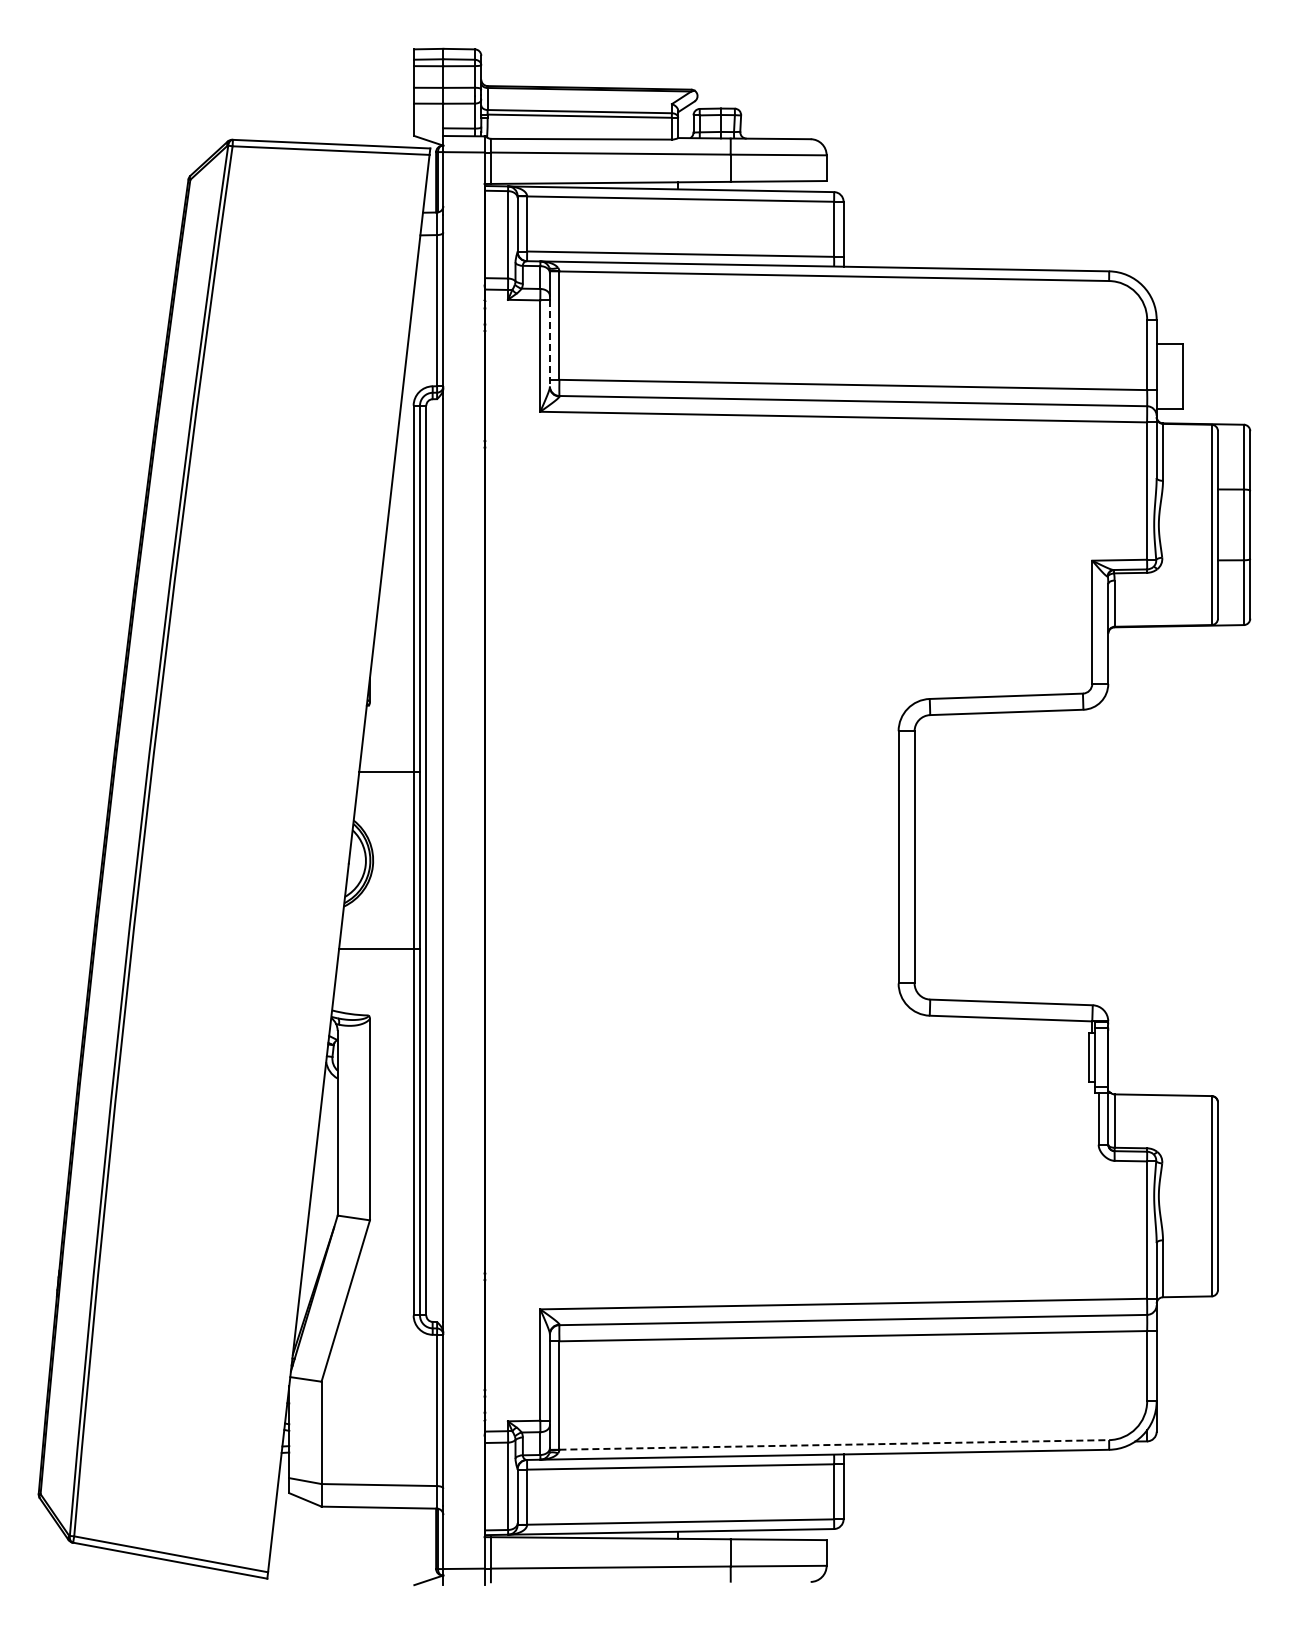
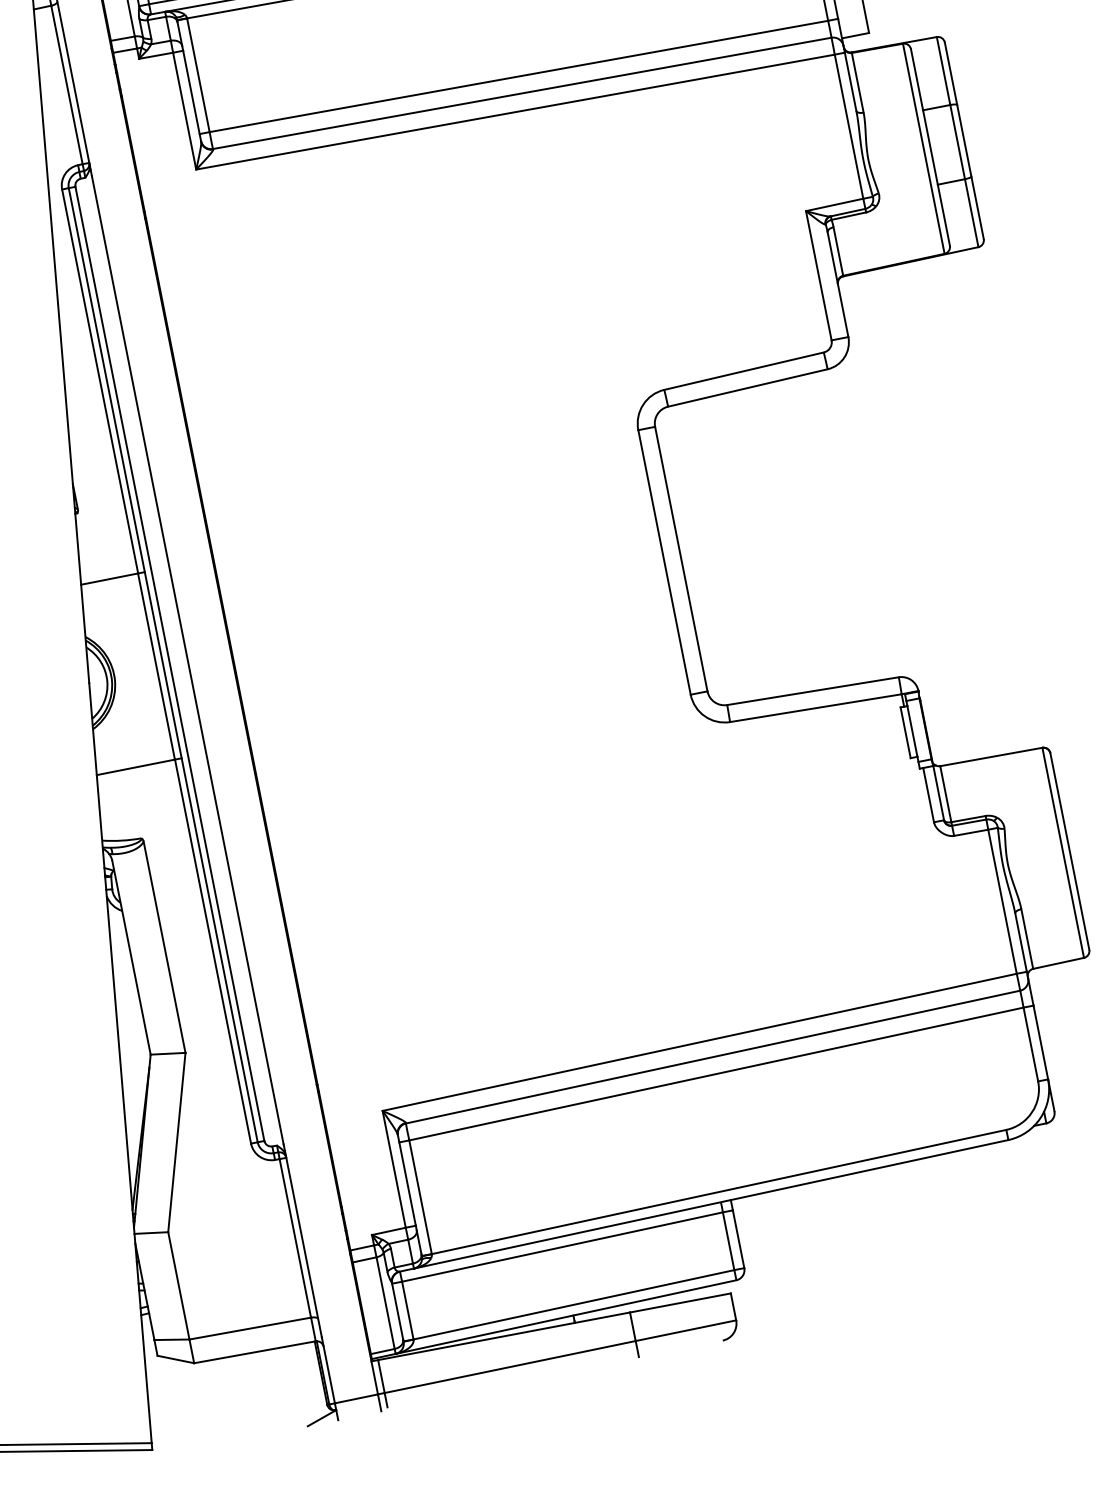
line: (549, 344) -> (191, 97), dashed -> solid
line: (834, 1444) -> (719, 1191), dashed -> solid

